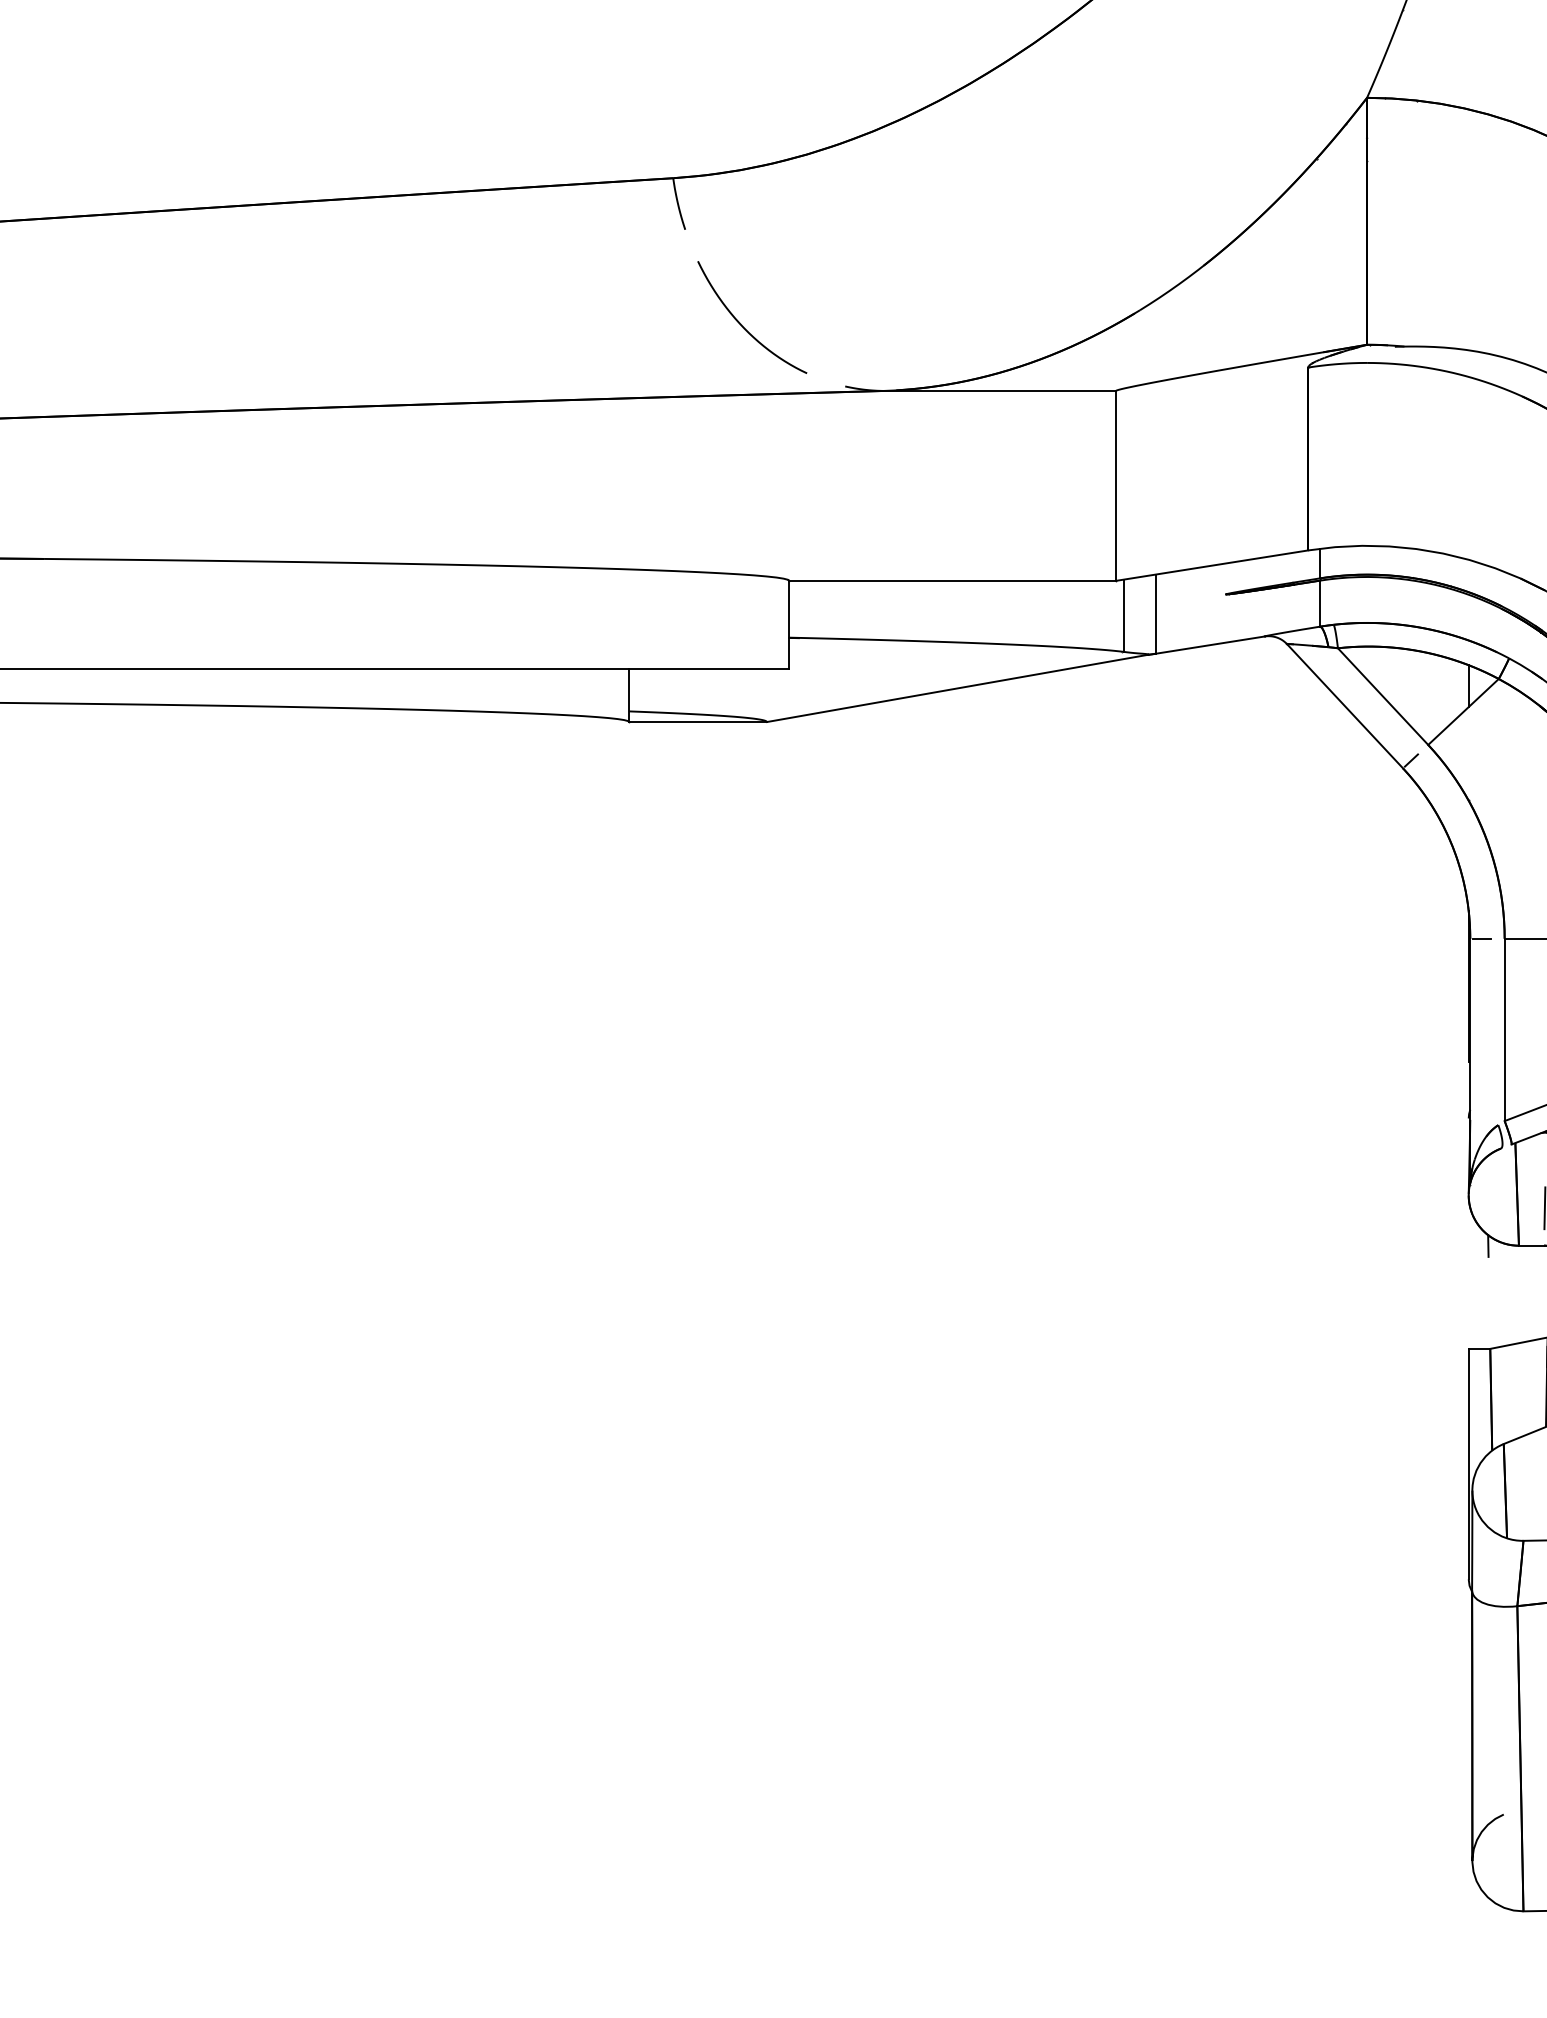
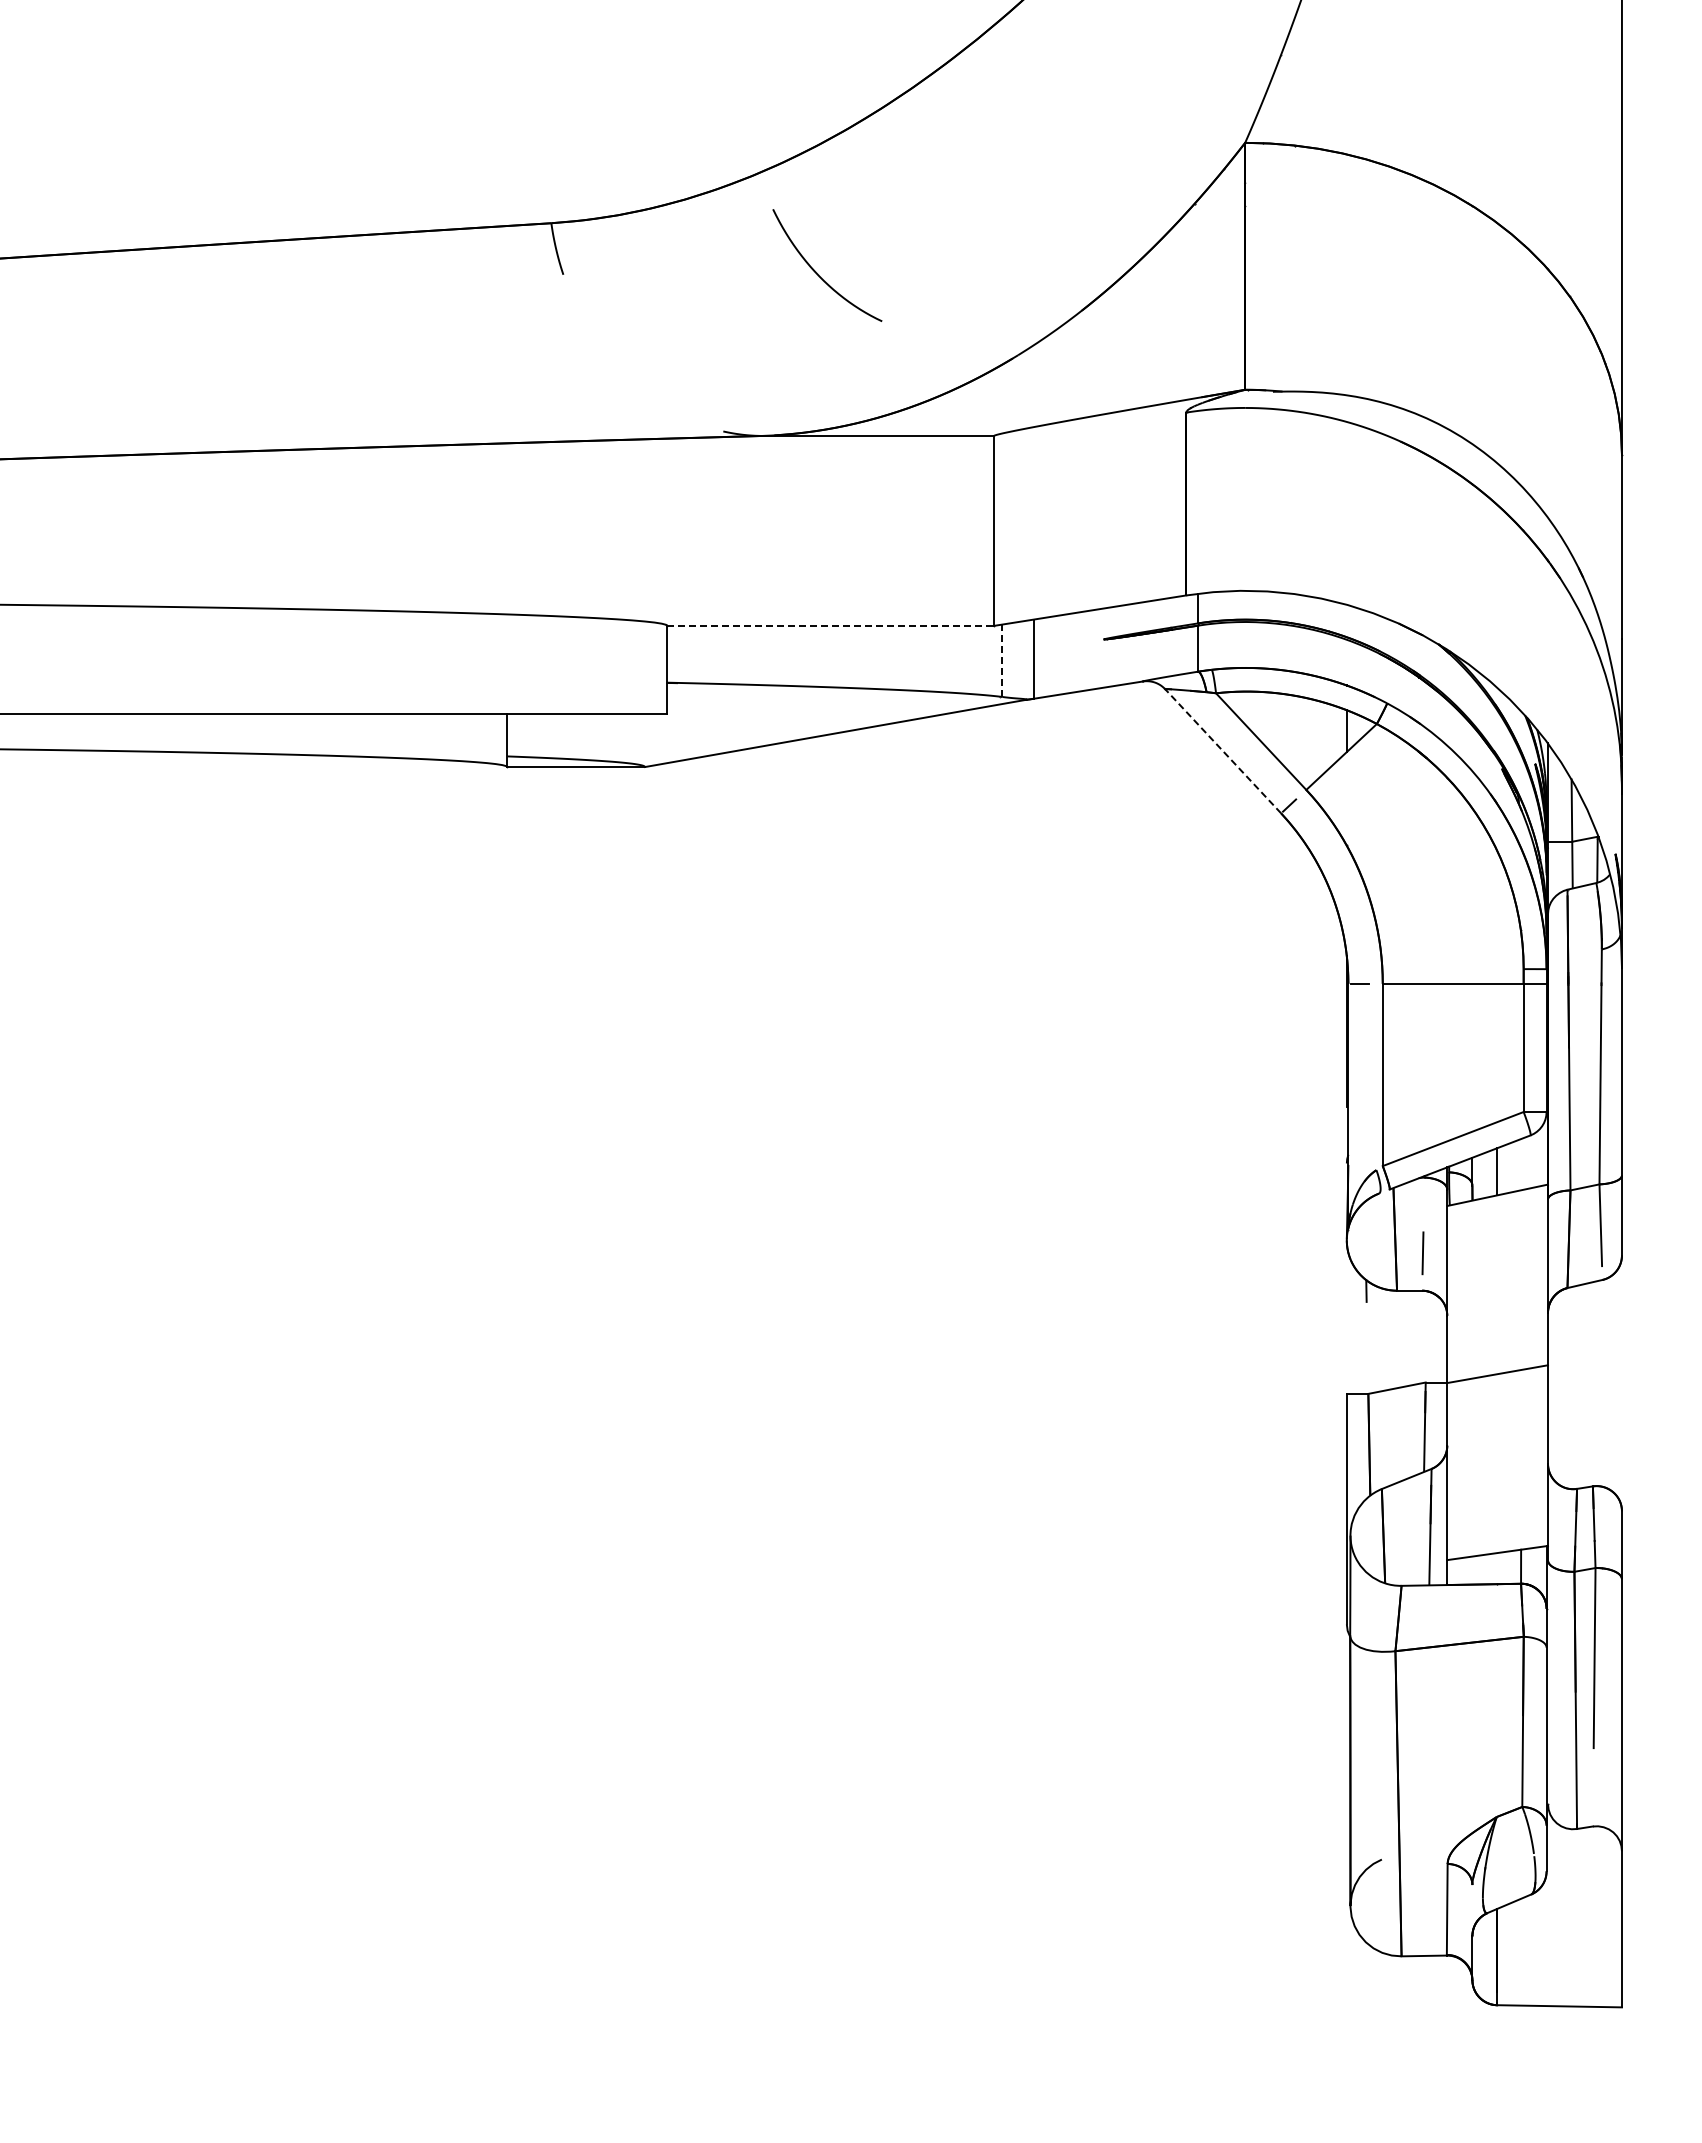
curve: (742, 324) -> (817, 272), moved
line: (953, 580) -> (831, 625), solid -> dashed
line: (1124, 615) -> (1002, 660), solid -> dashed
line: (1345, 706) -> (1223, 751), solid -> dashed

